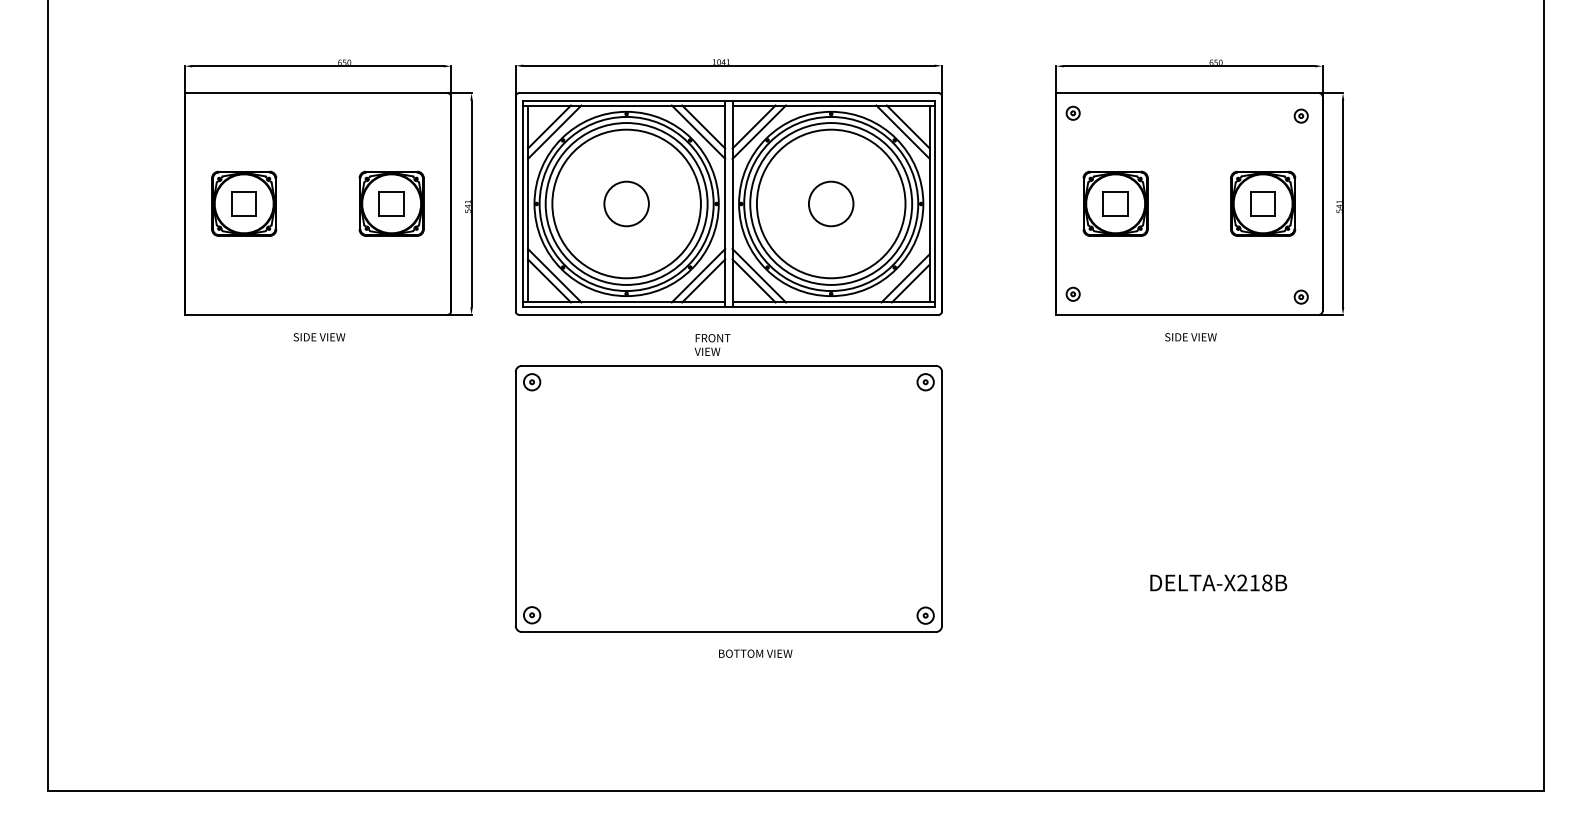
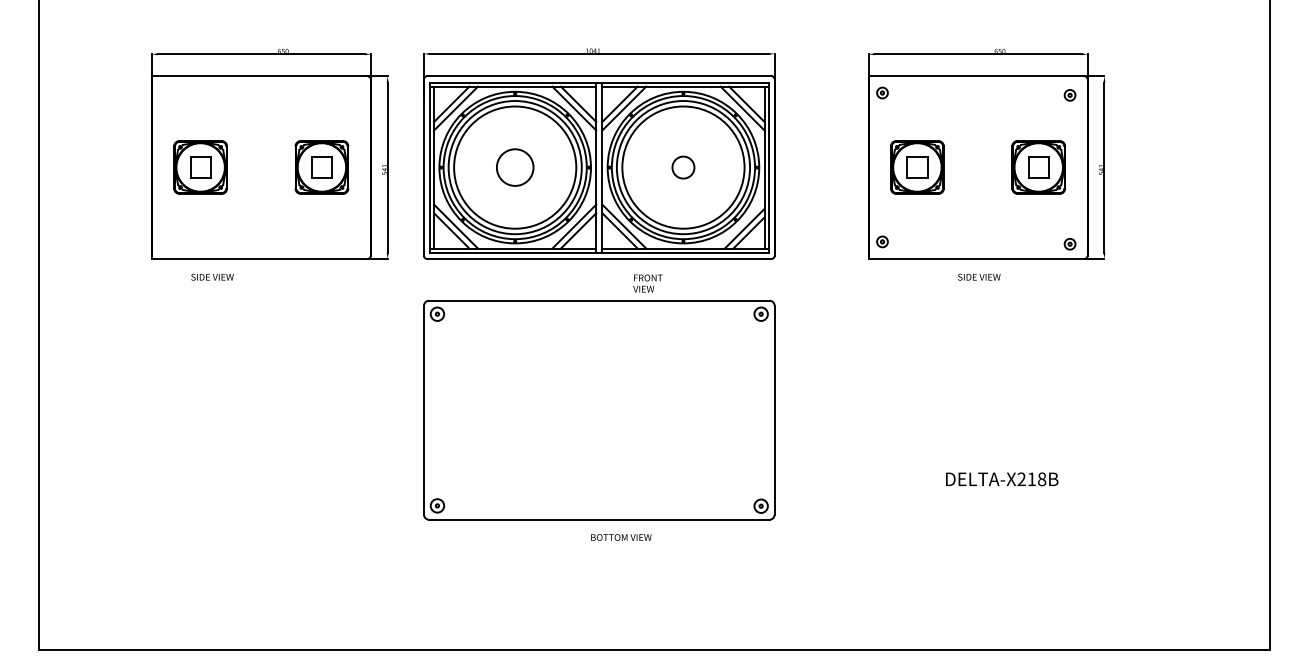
circle: (831, 203) -> (683, 167), size x0.6
text: (319, 336) -> (212, 276), moved
text: (712, 344) -> (647, 283), moved

